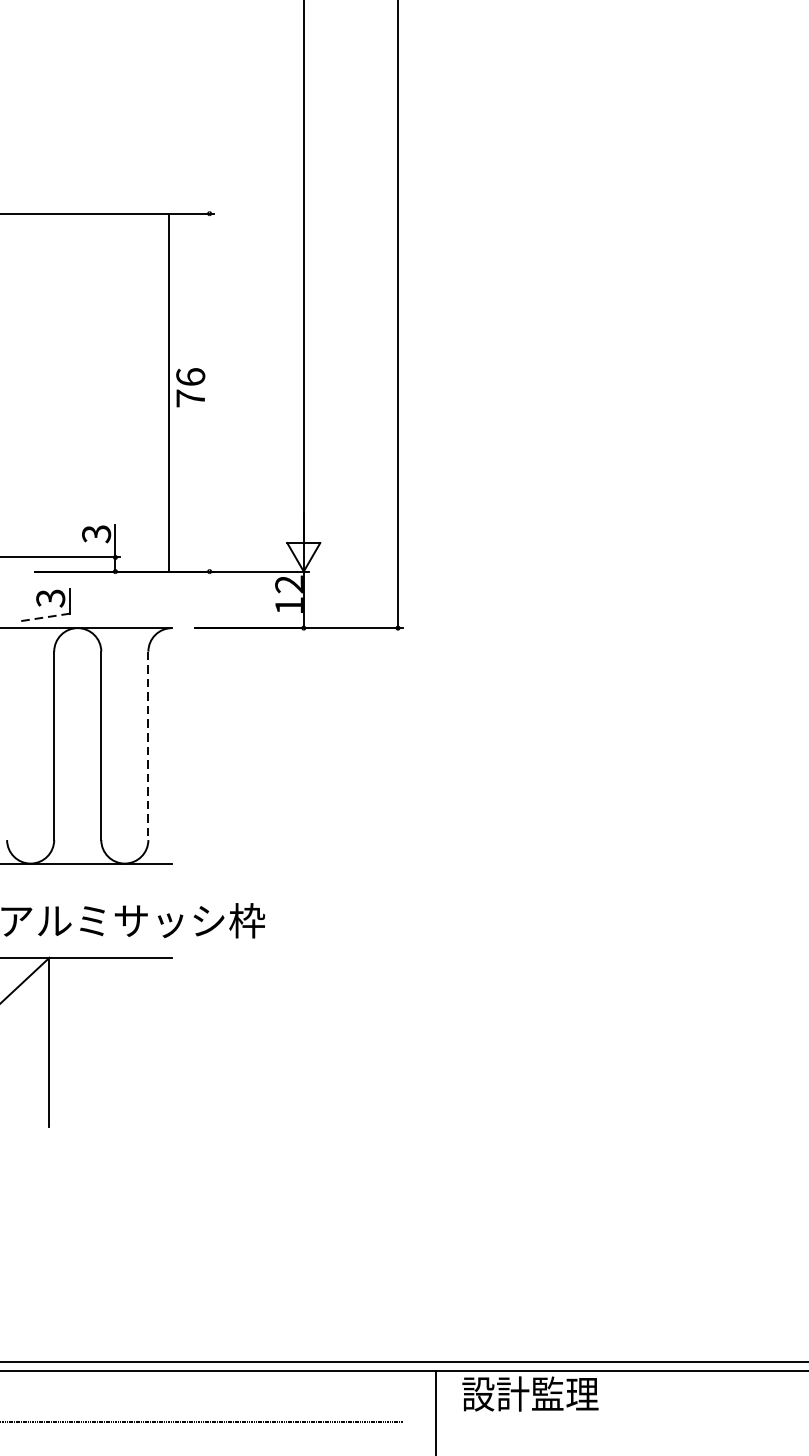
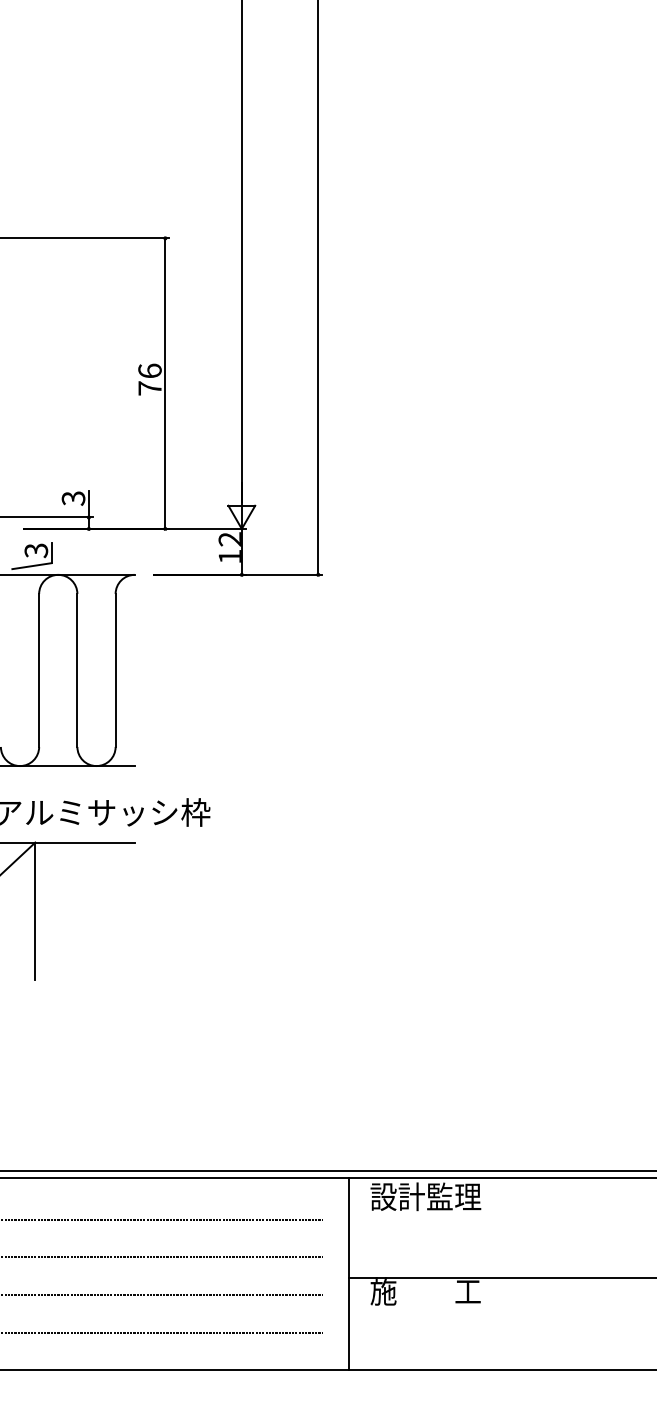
line: (169, 392) -> (165, 383), moved
line: (45, 617) -> (32, 566), dashed -> solid
line: (148, 745) -> (115, 670), dashed -> solid

